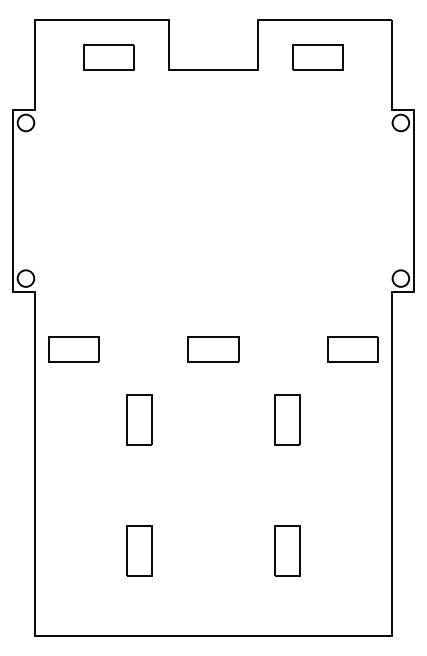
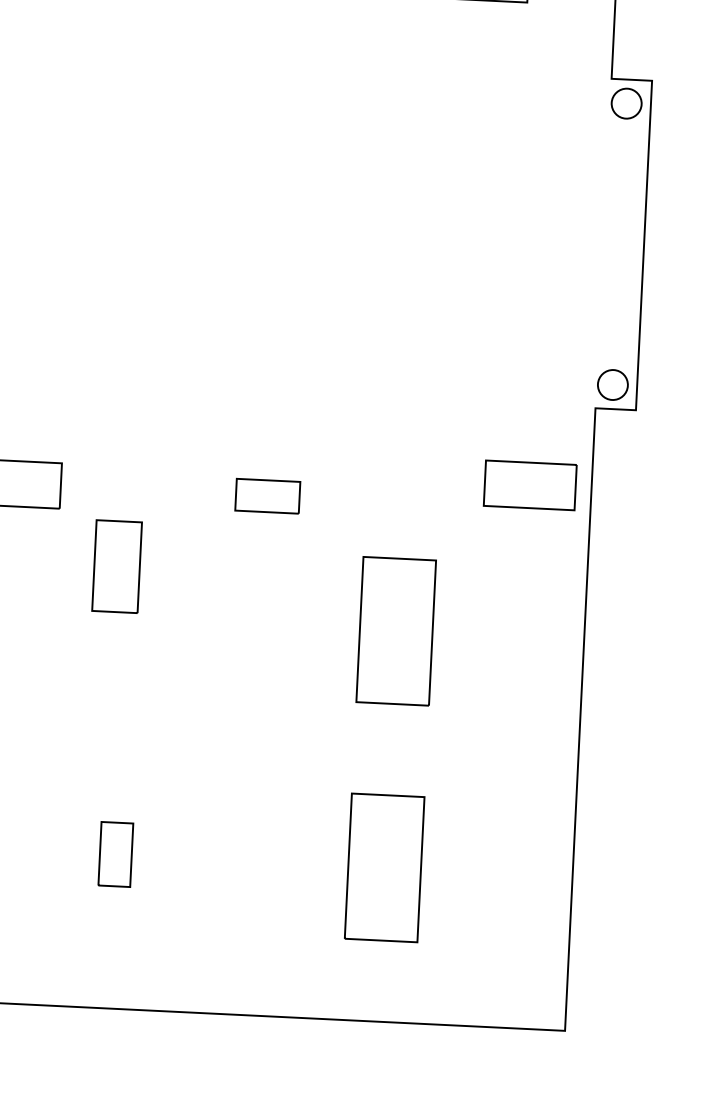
part: (213, 349) -> (267, 496), size x0.7
part: (352, 349) -> (529, 485), moved
part: (139, 419) -> (117, 565), moved
part: (287, 419) -> (395, 629), size x1.6
part: (139, 550) -> (116, 853), size x0.7
part: (287, 550) -> (383, 866), size x1.6

